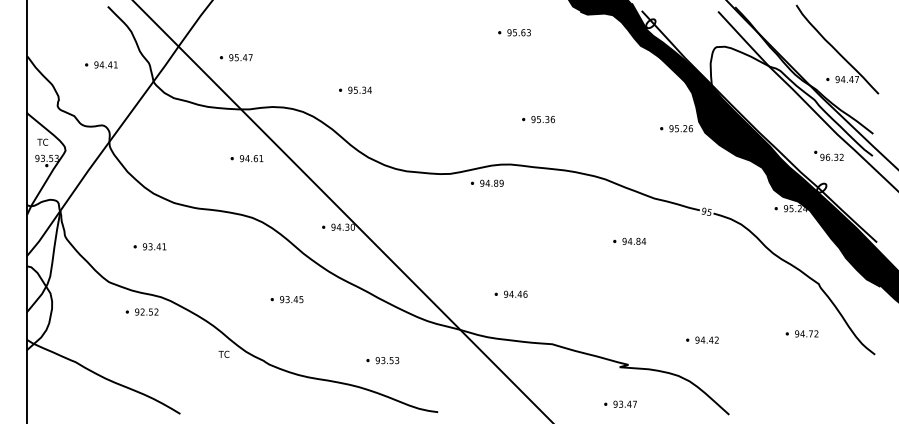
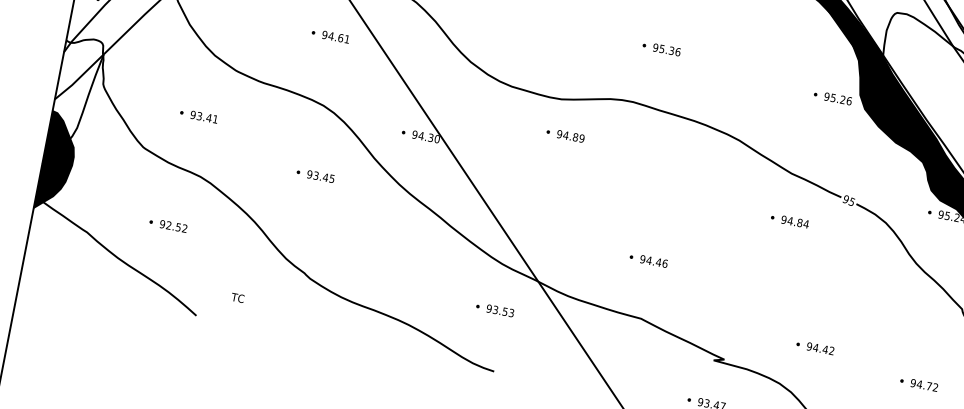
part: (538, 119) -> (661, 48), moved
part: (486, 182) -> (564, 134), moved
part: (629, 240) -> (789, 219), moved
part: (510, 293) -> (648, 259), moved
part: (286, 299) -> (314, 175), moved
fill: (39, 308) -> (57, 162), added
part: (141, 311) -> (167, 224), moved
part: (801, 333) -> (918, 383), moved
text: (223, 353) -> (237, 296), moved
part: (382, 360) -> (494, 309), moved

